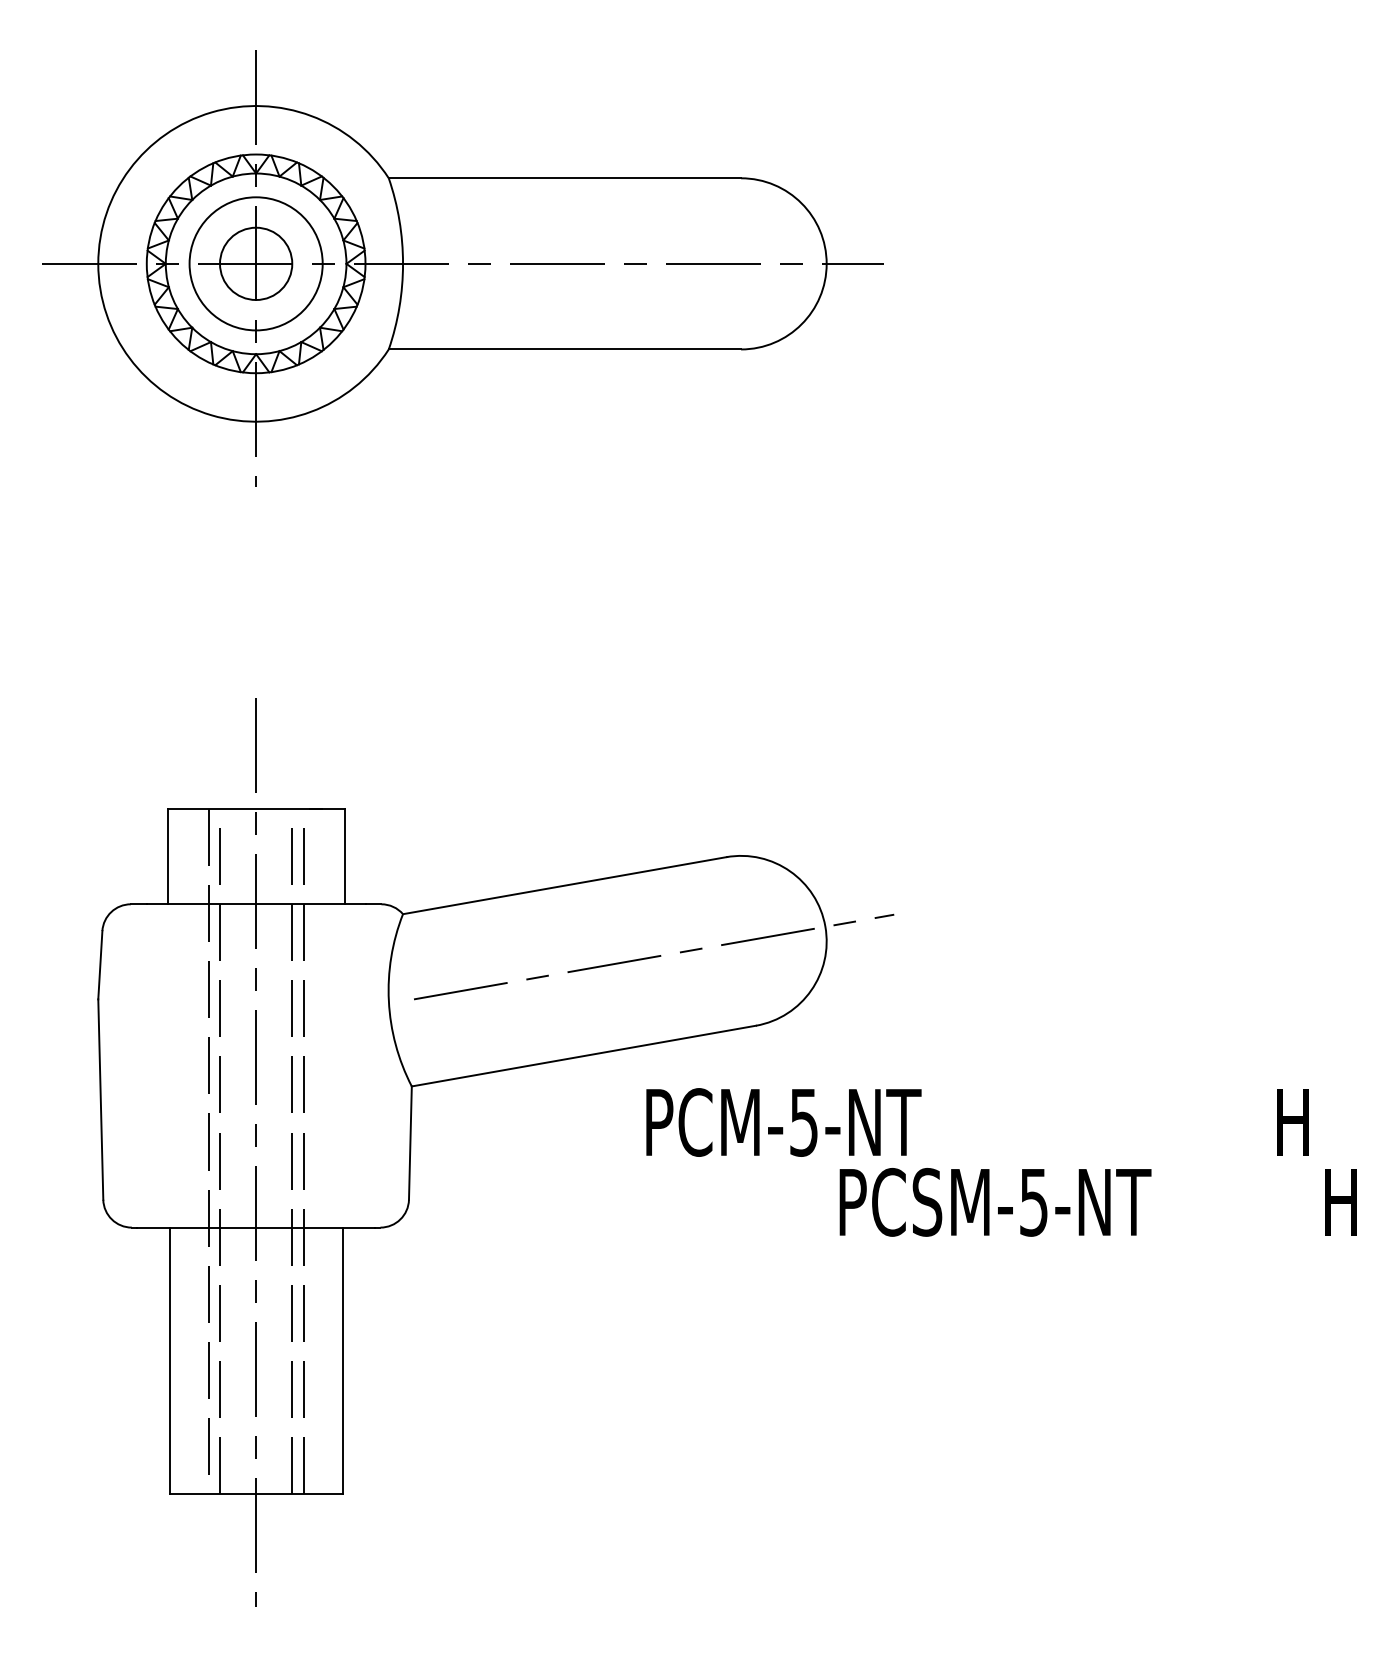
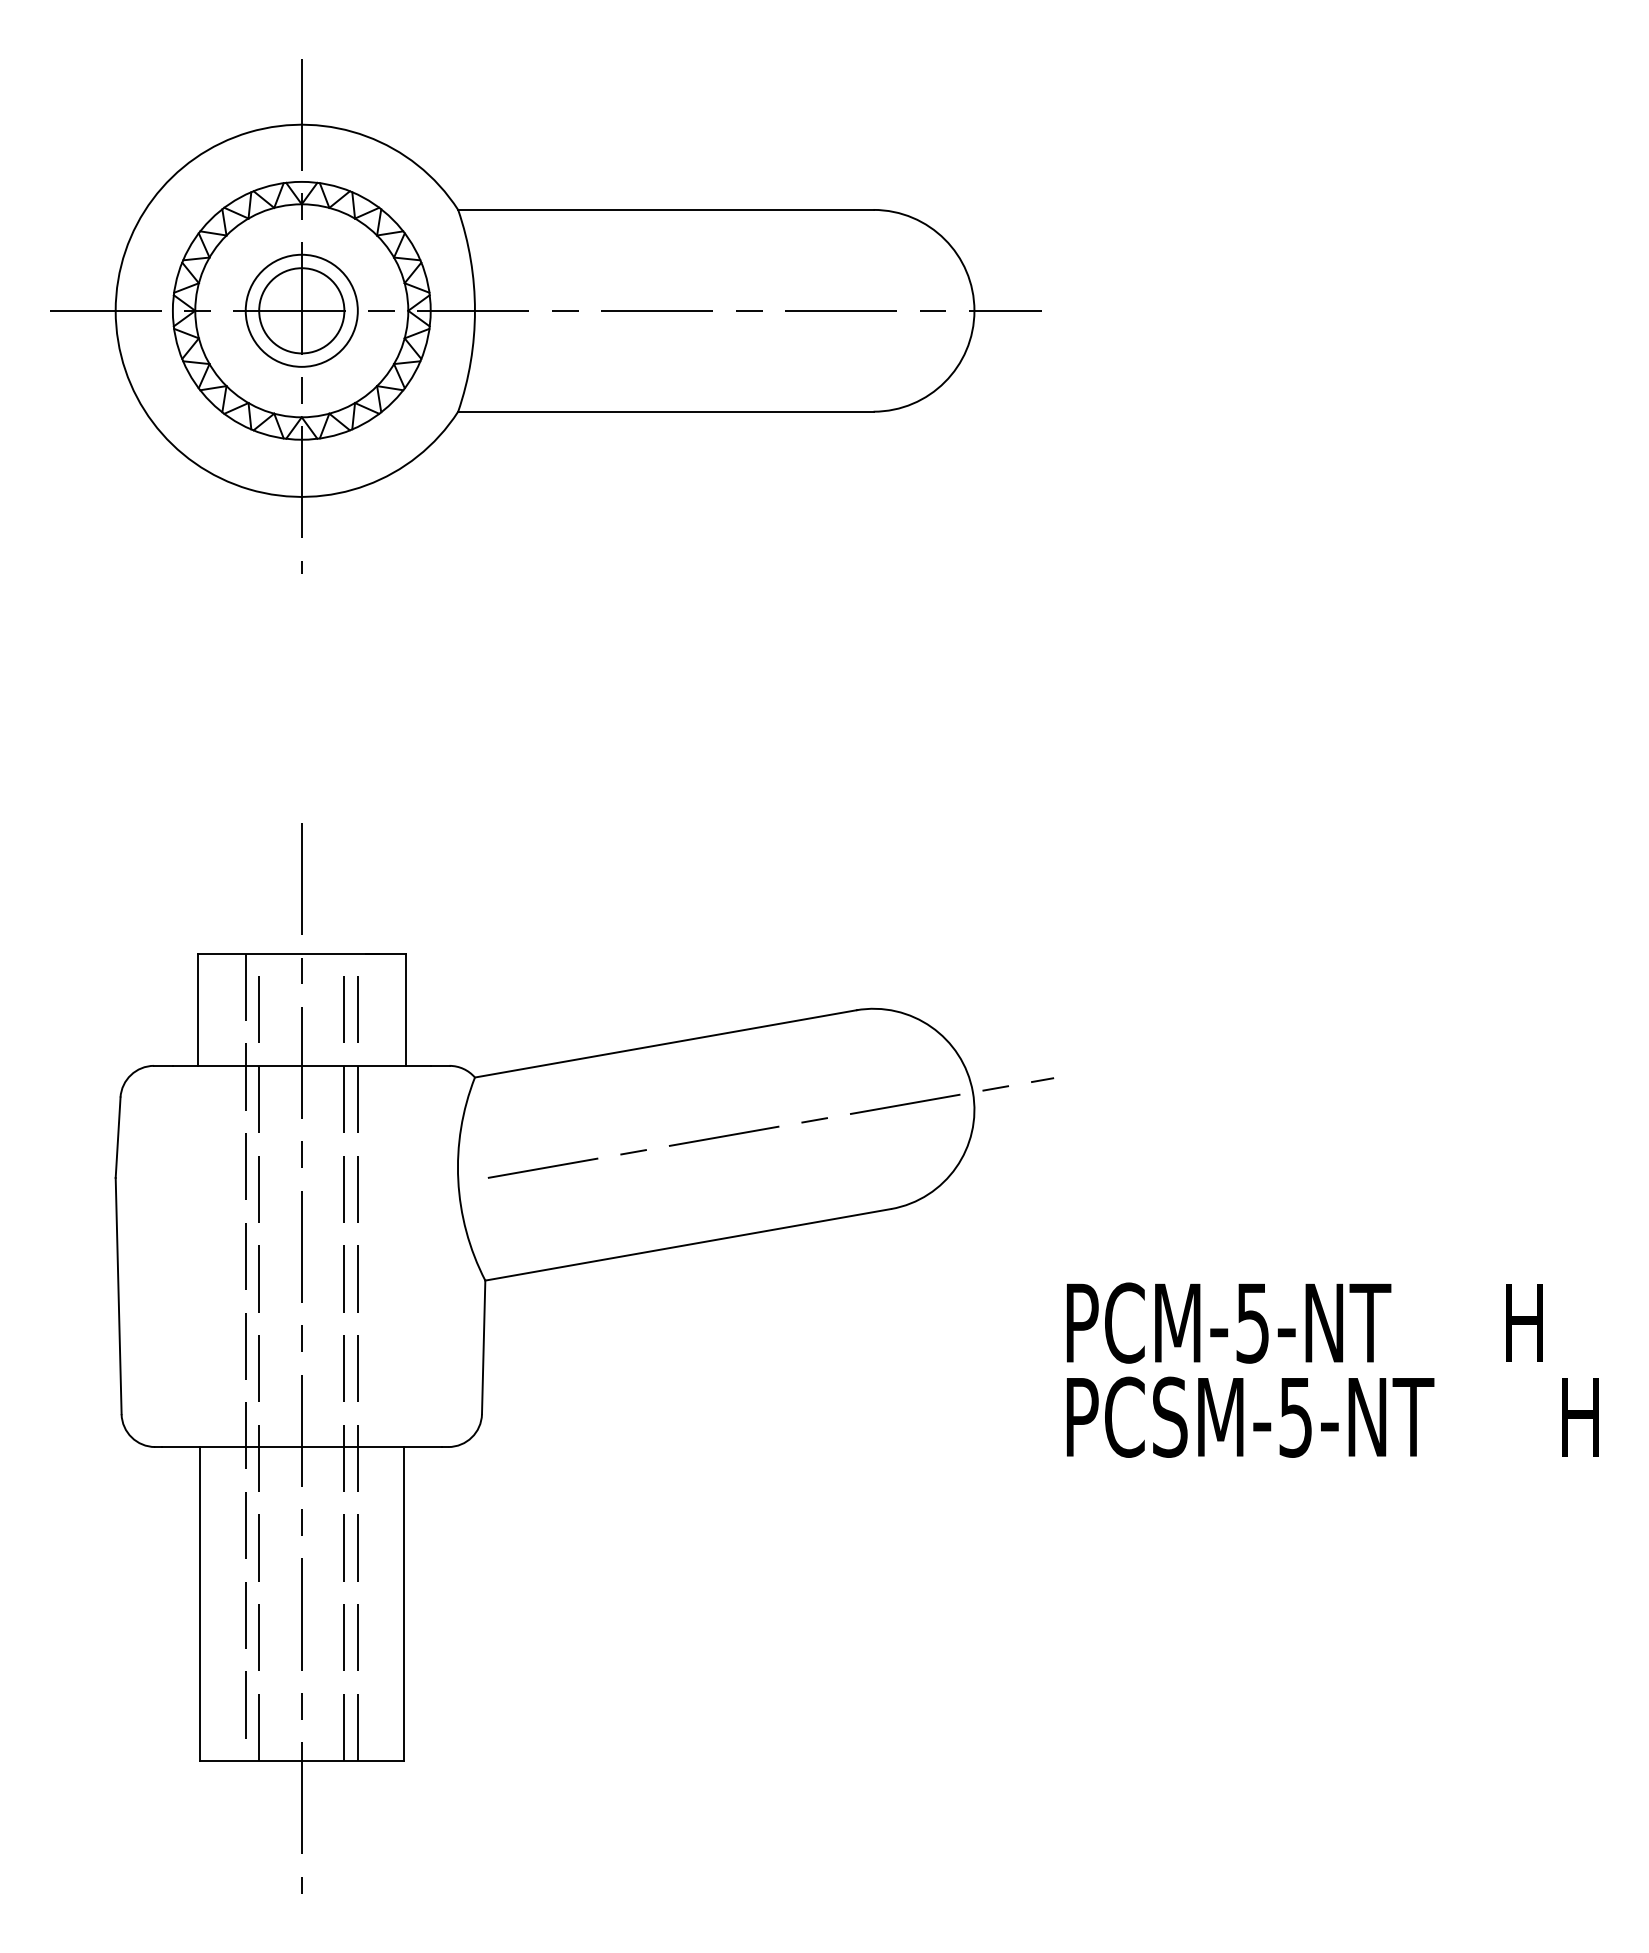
circle: (255, 263) -> (301, 310), size x0.71
text: (784, 1121) -> (1229, 1322), moved
text: (995, 1201) -> (1250, 1416), moved

